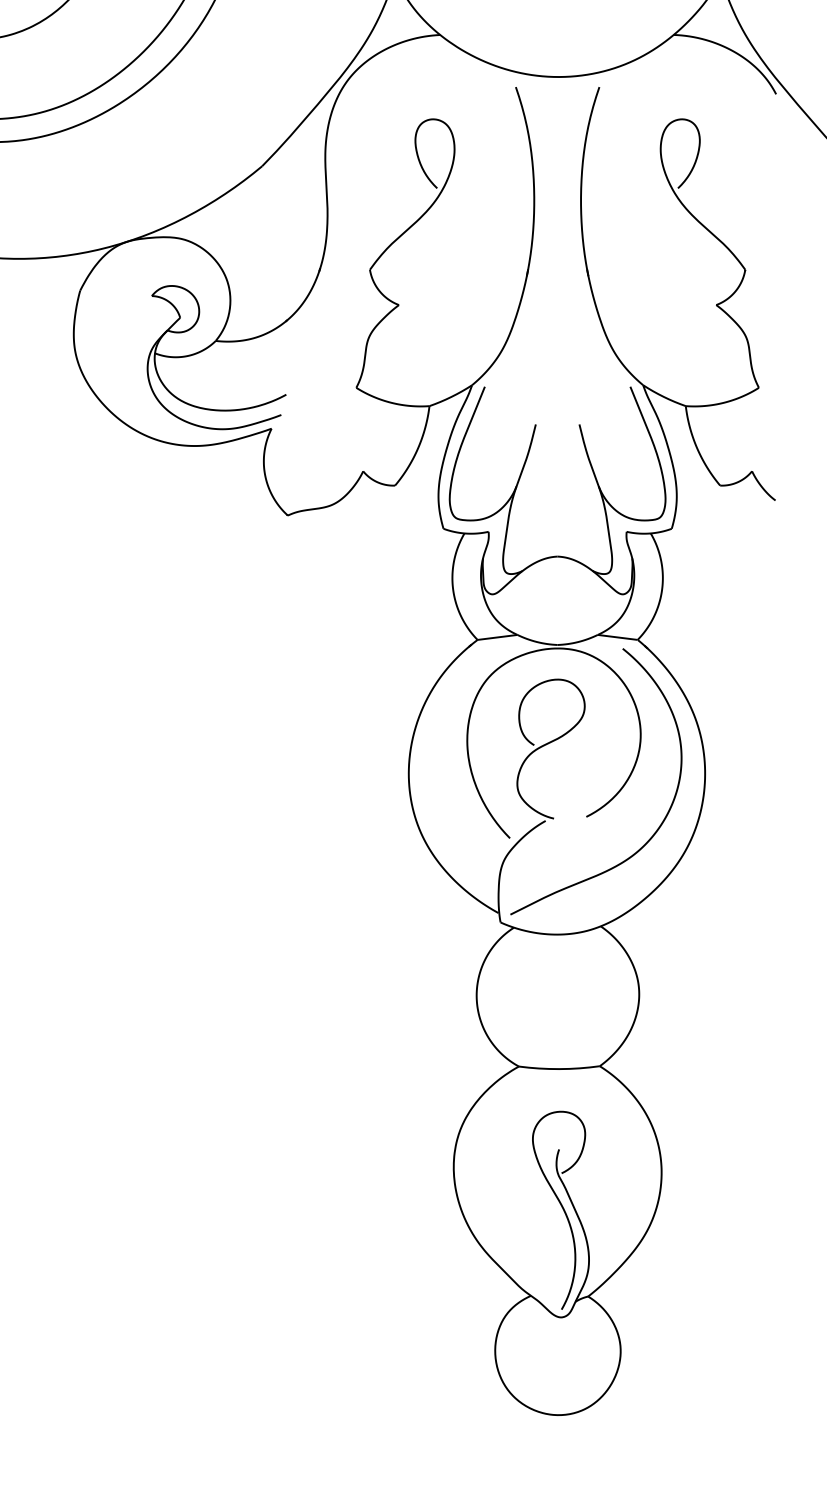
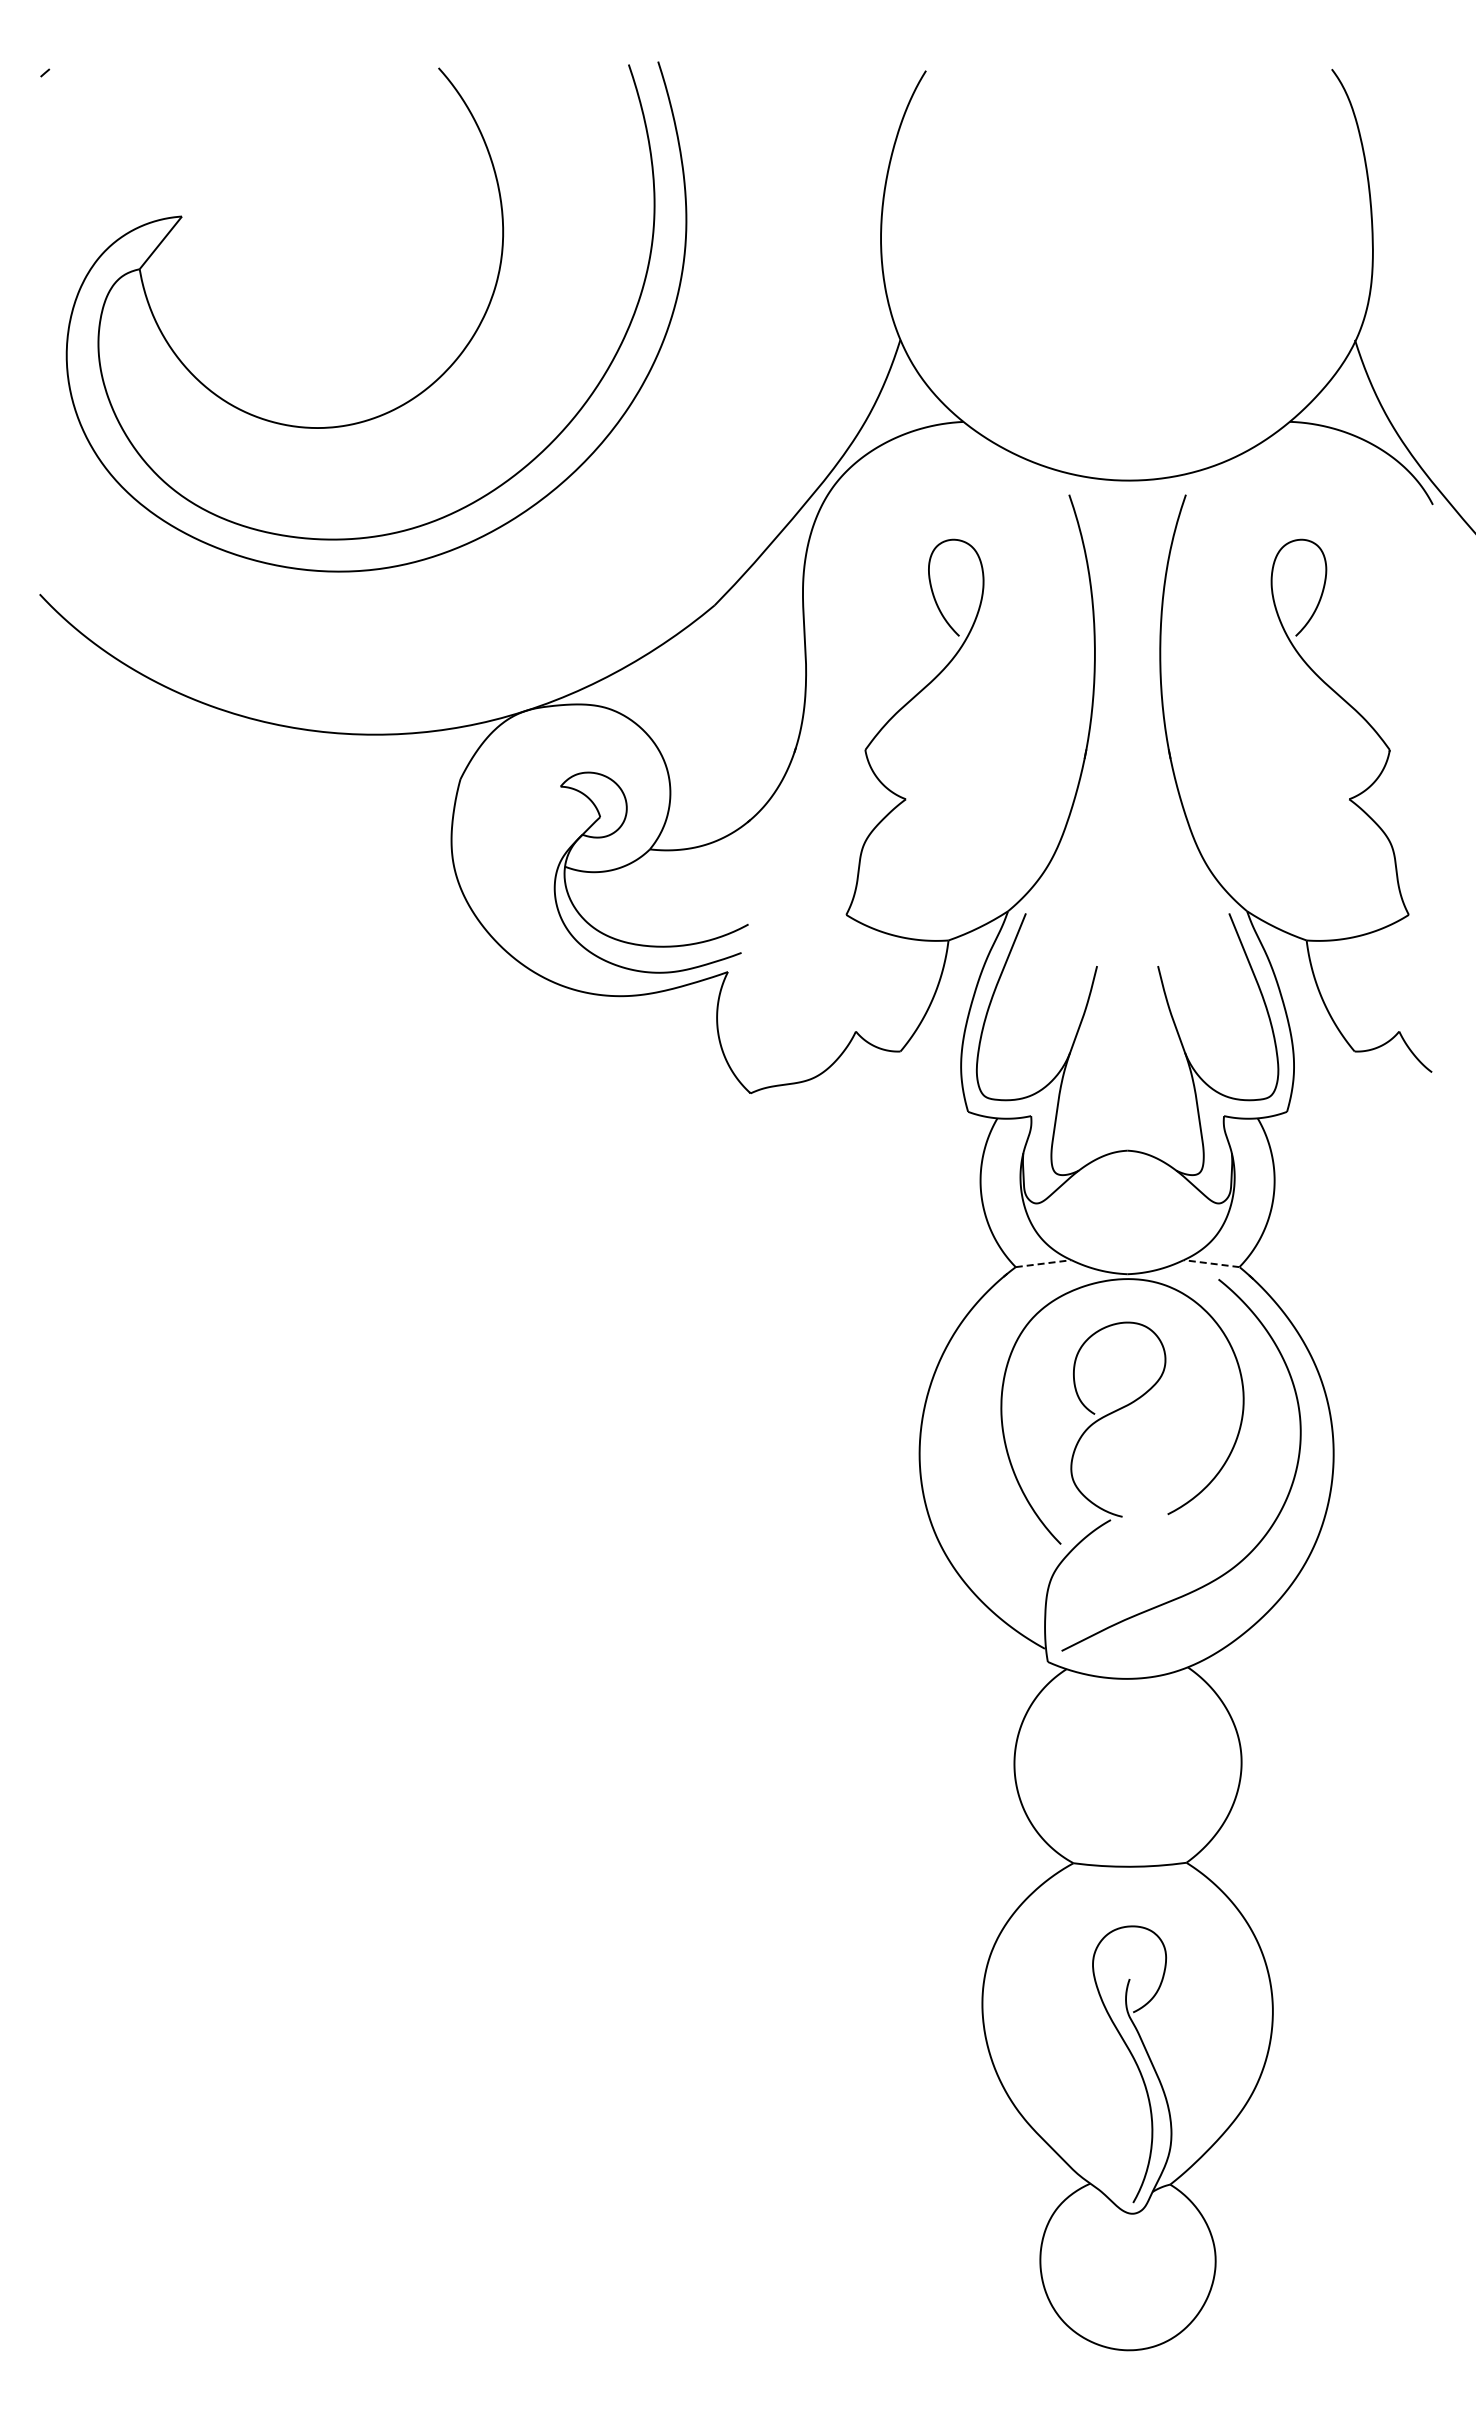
line: (498, 637) -> (1044, 1263), solid -> dashed
line: (617, 637) -> (1211, 1263), solid -> dashed

